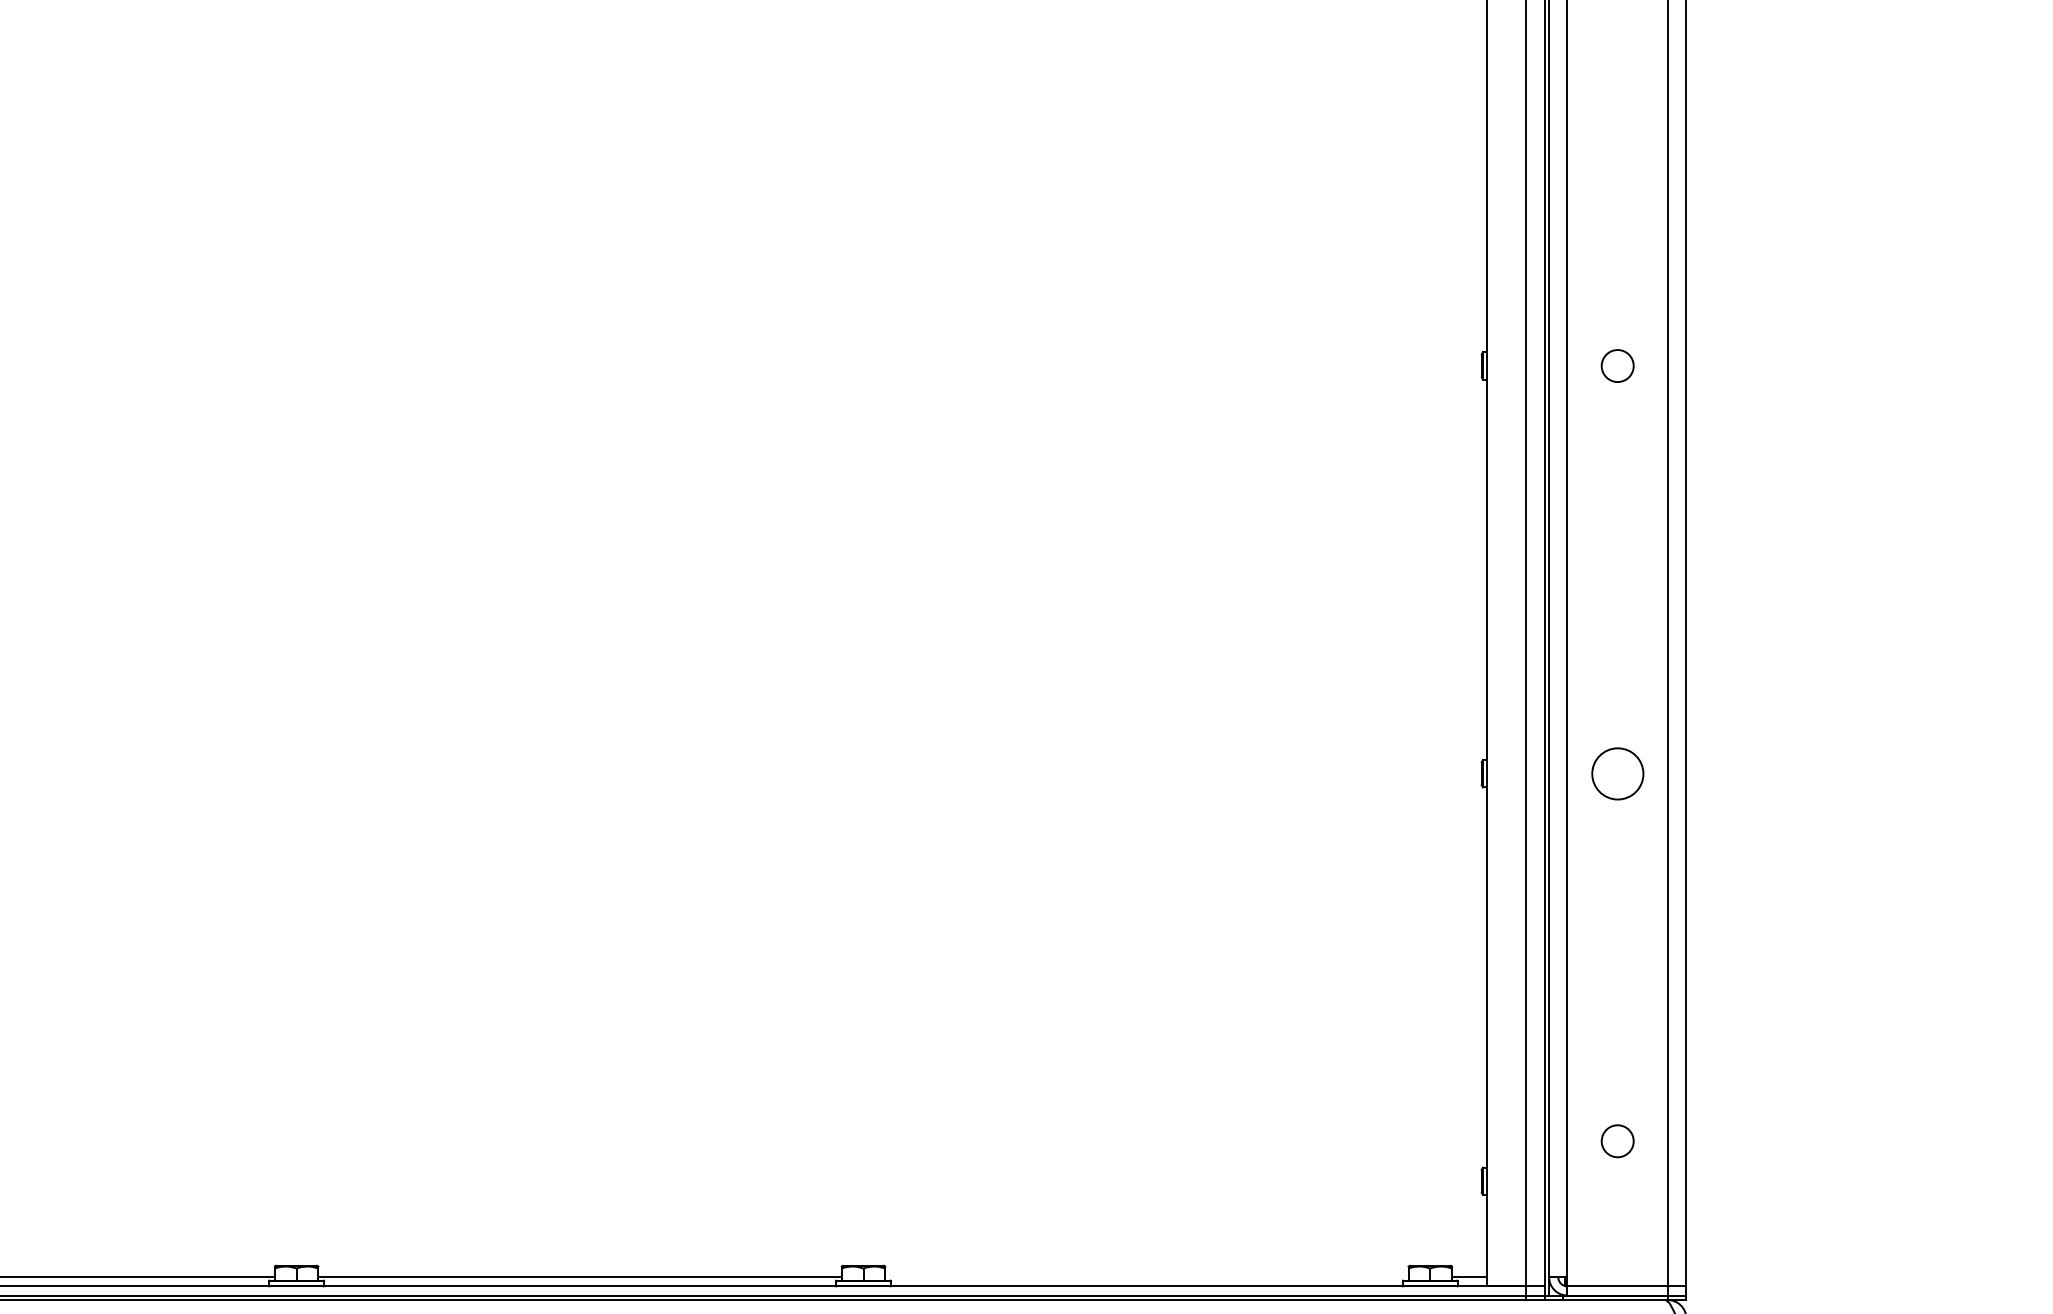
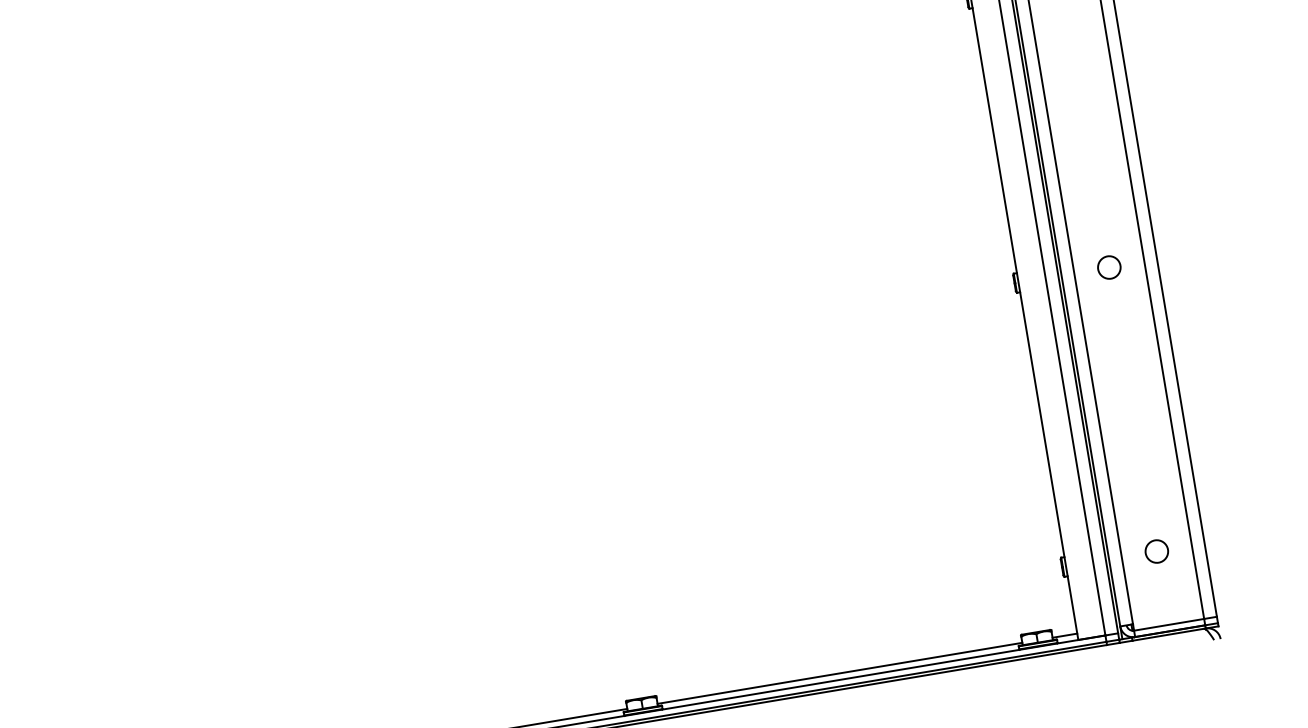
circle: (1617, 773) -> (1109, 267), size x0.62
circle: (1617, 1141) -> (1156, 551), moved
line: (1146, 1277) -> (839, 673), added

